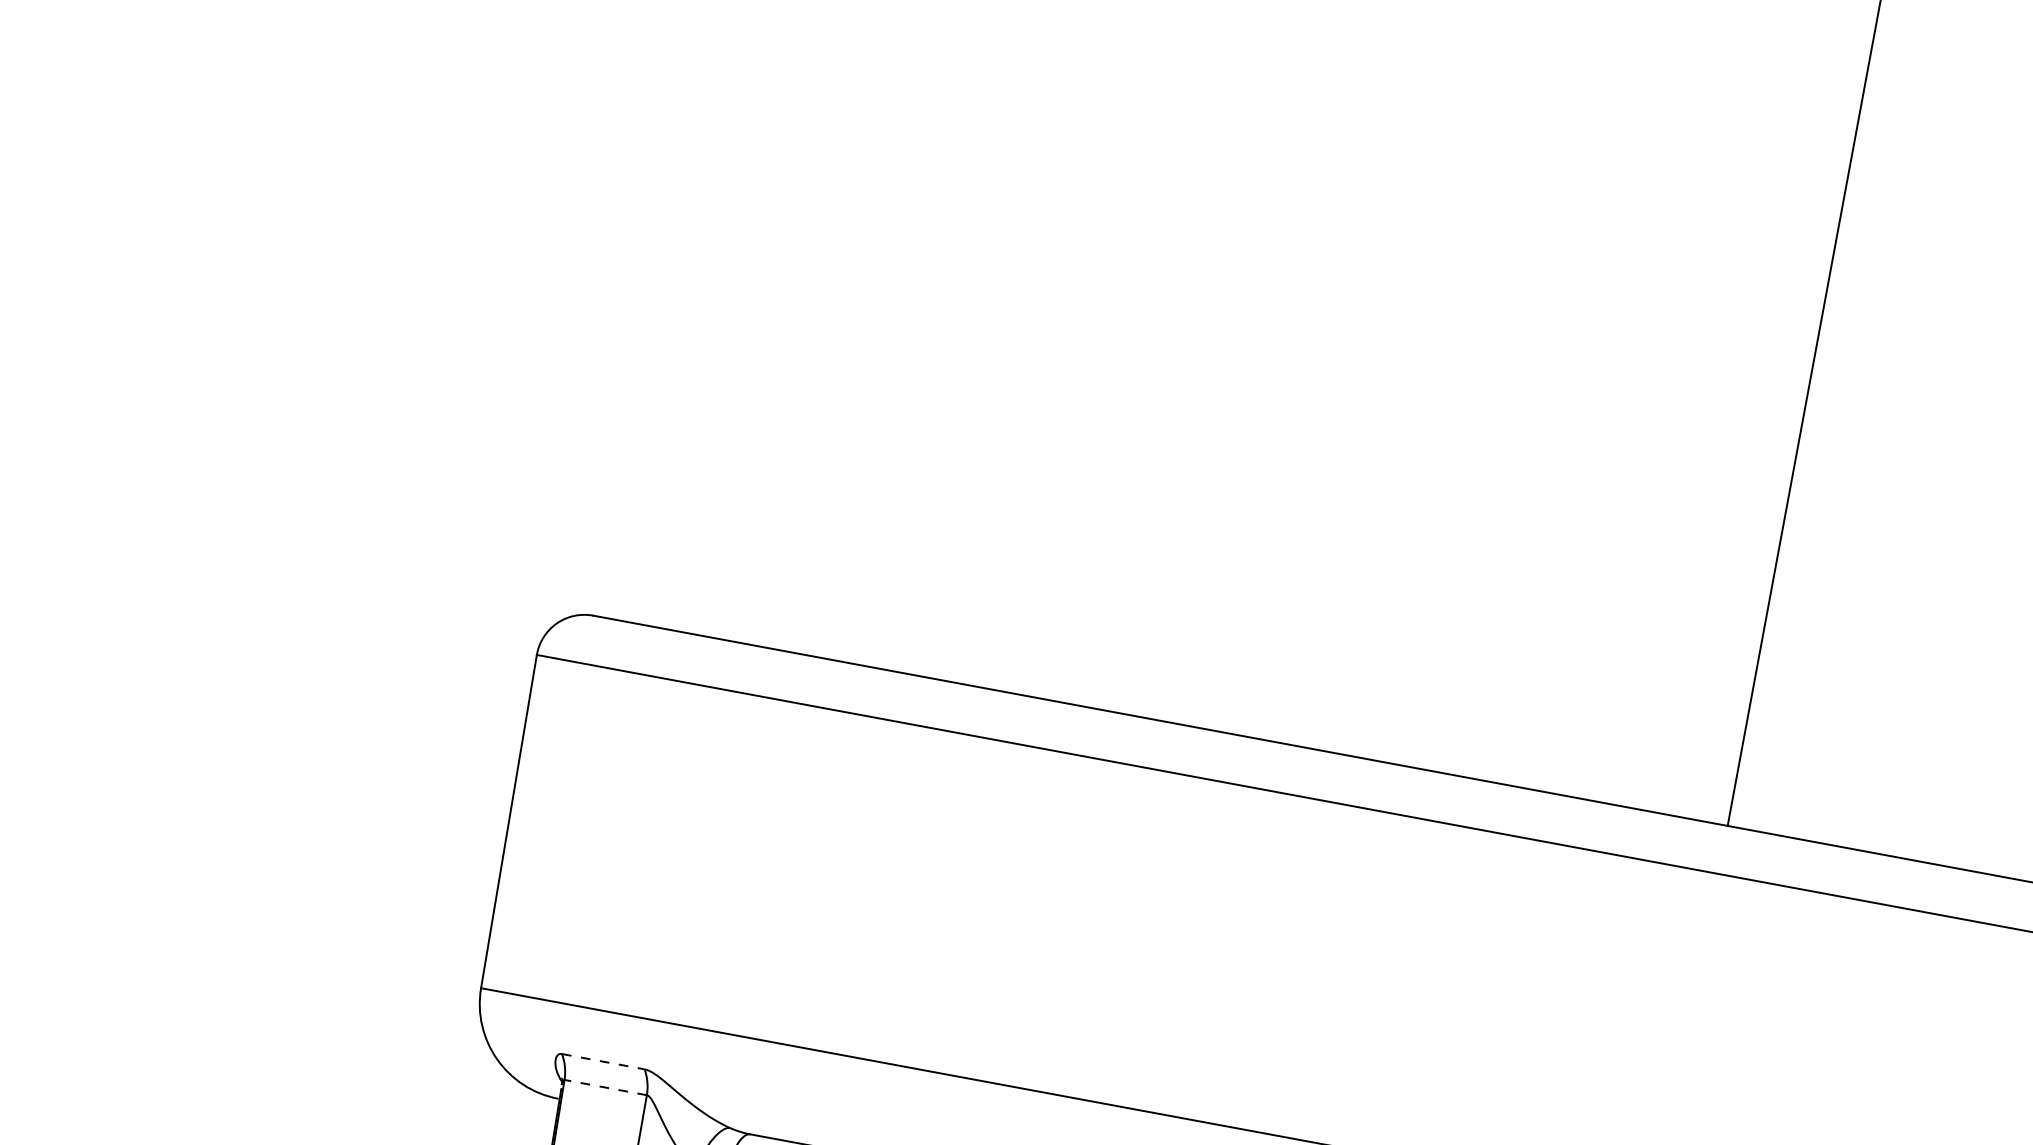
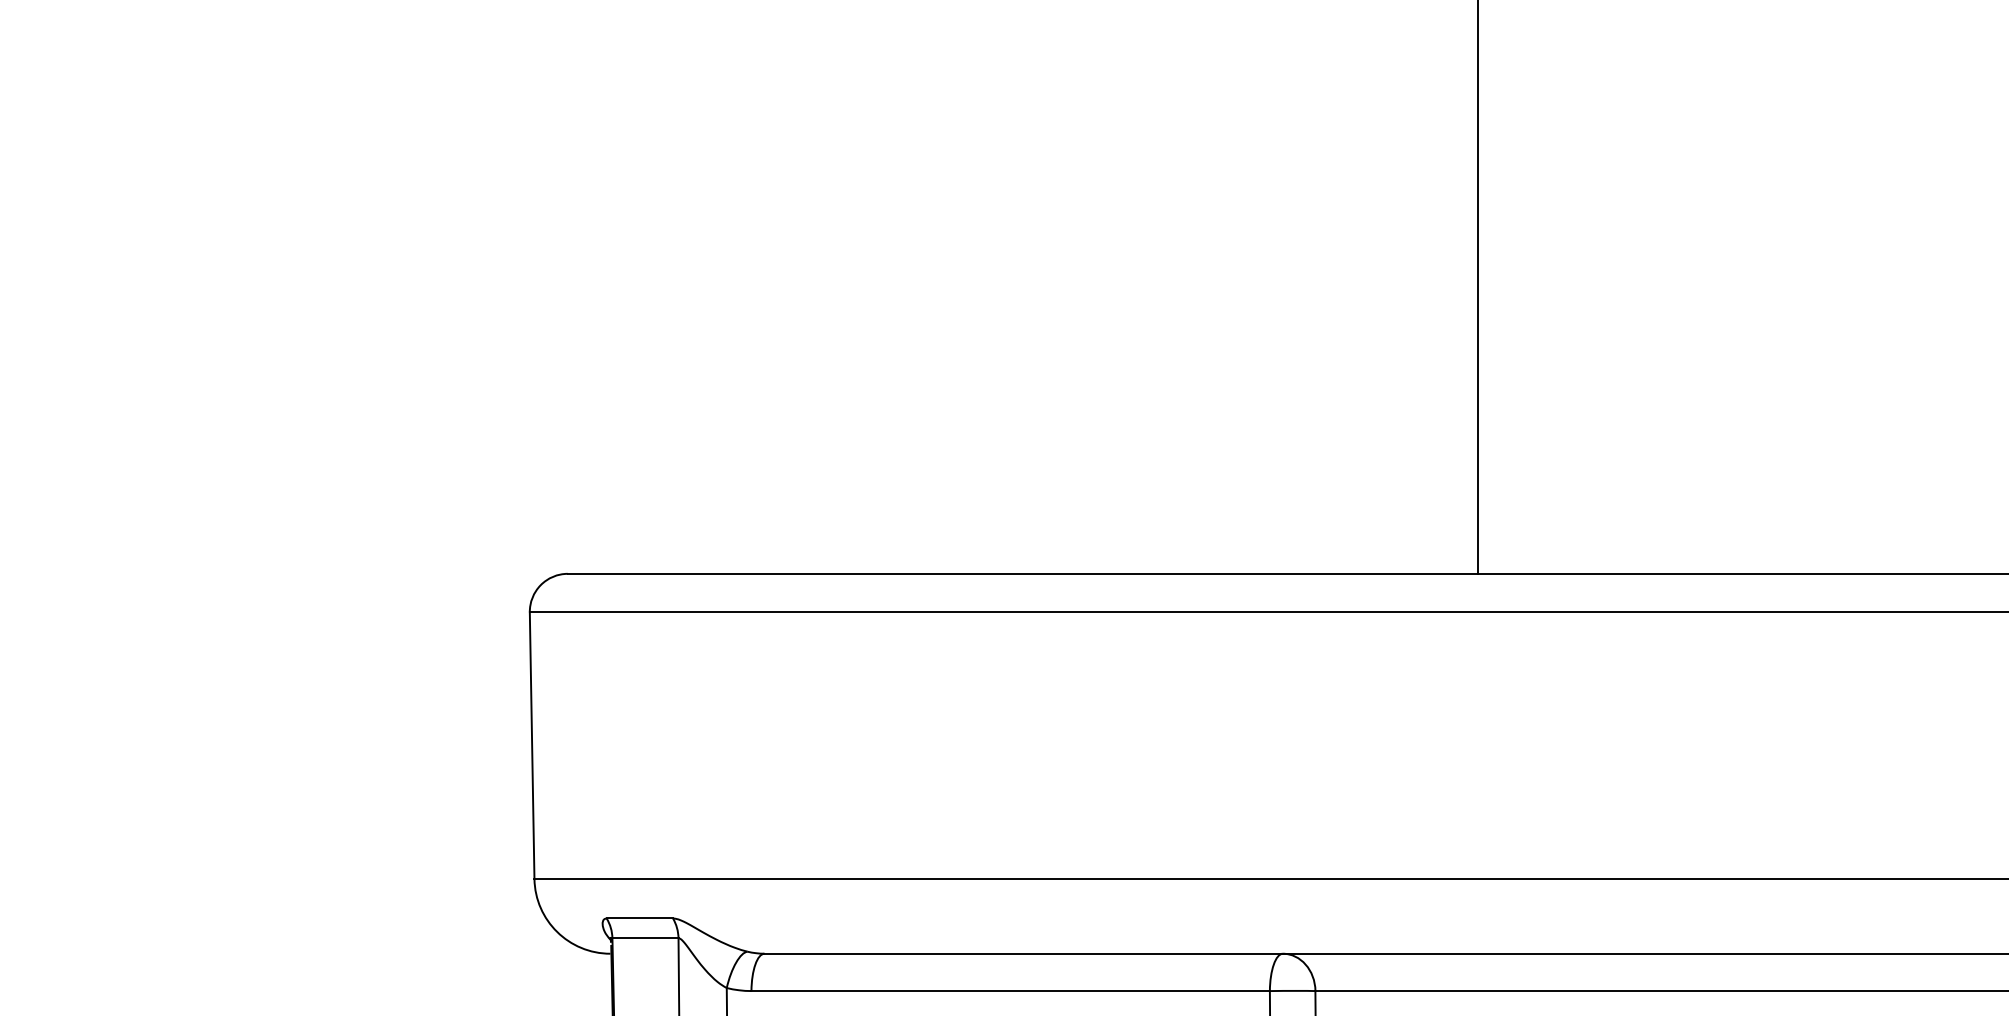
line: (604, 1061) -> (640, 918), dashed -> solid
line: (604, 1087) -> (644, 938), dashed -> solid

